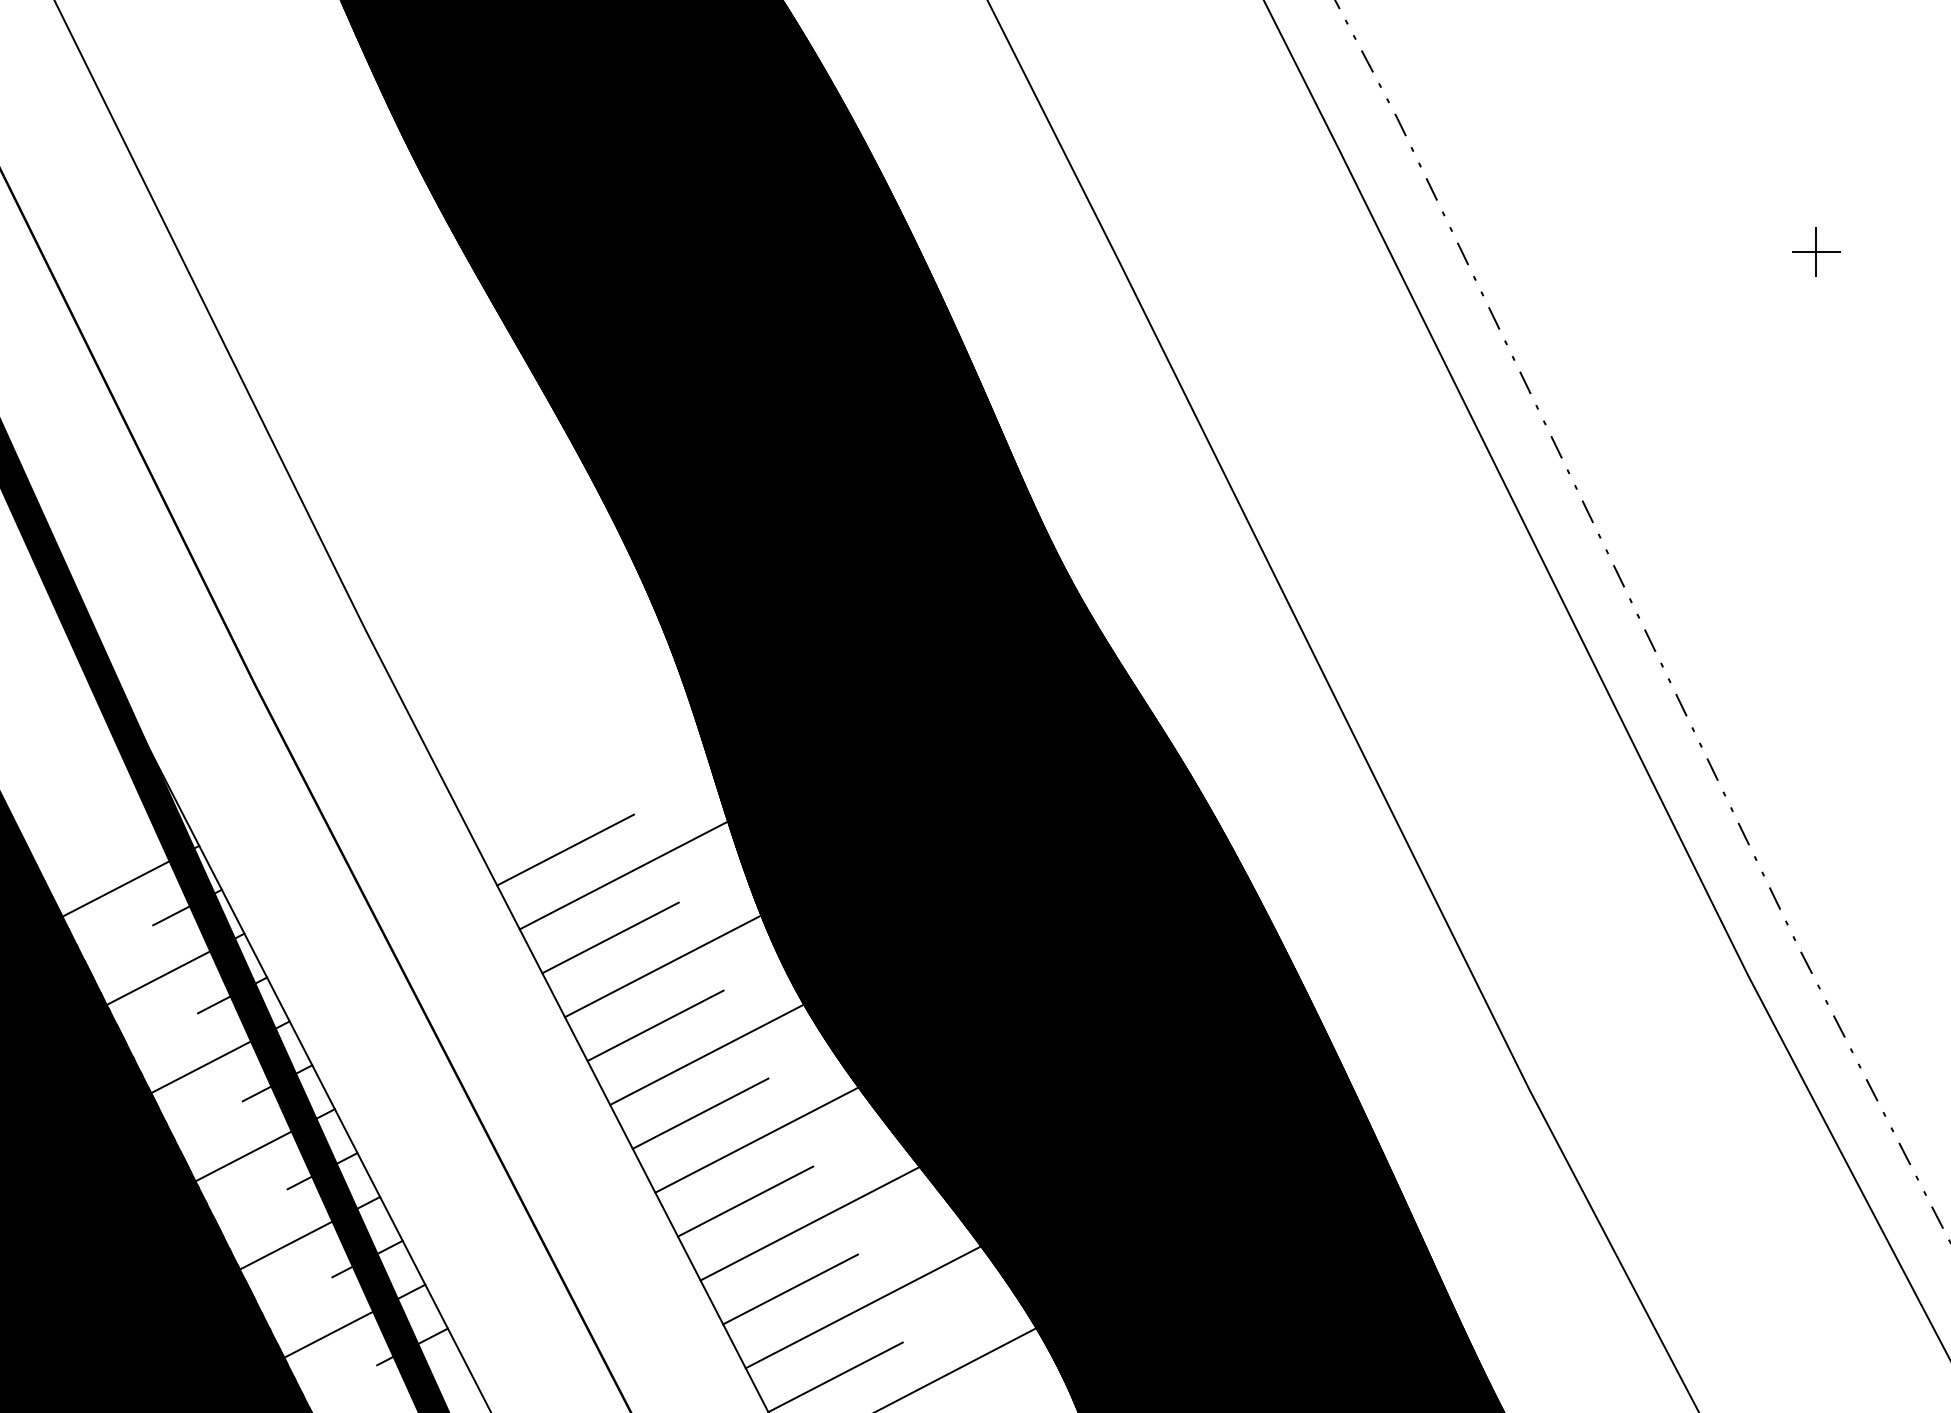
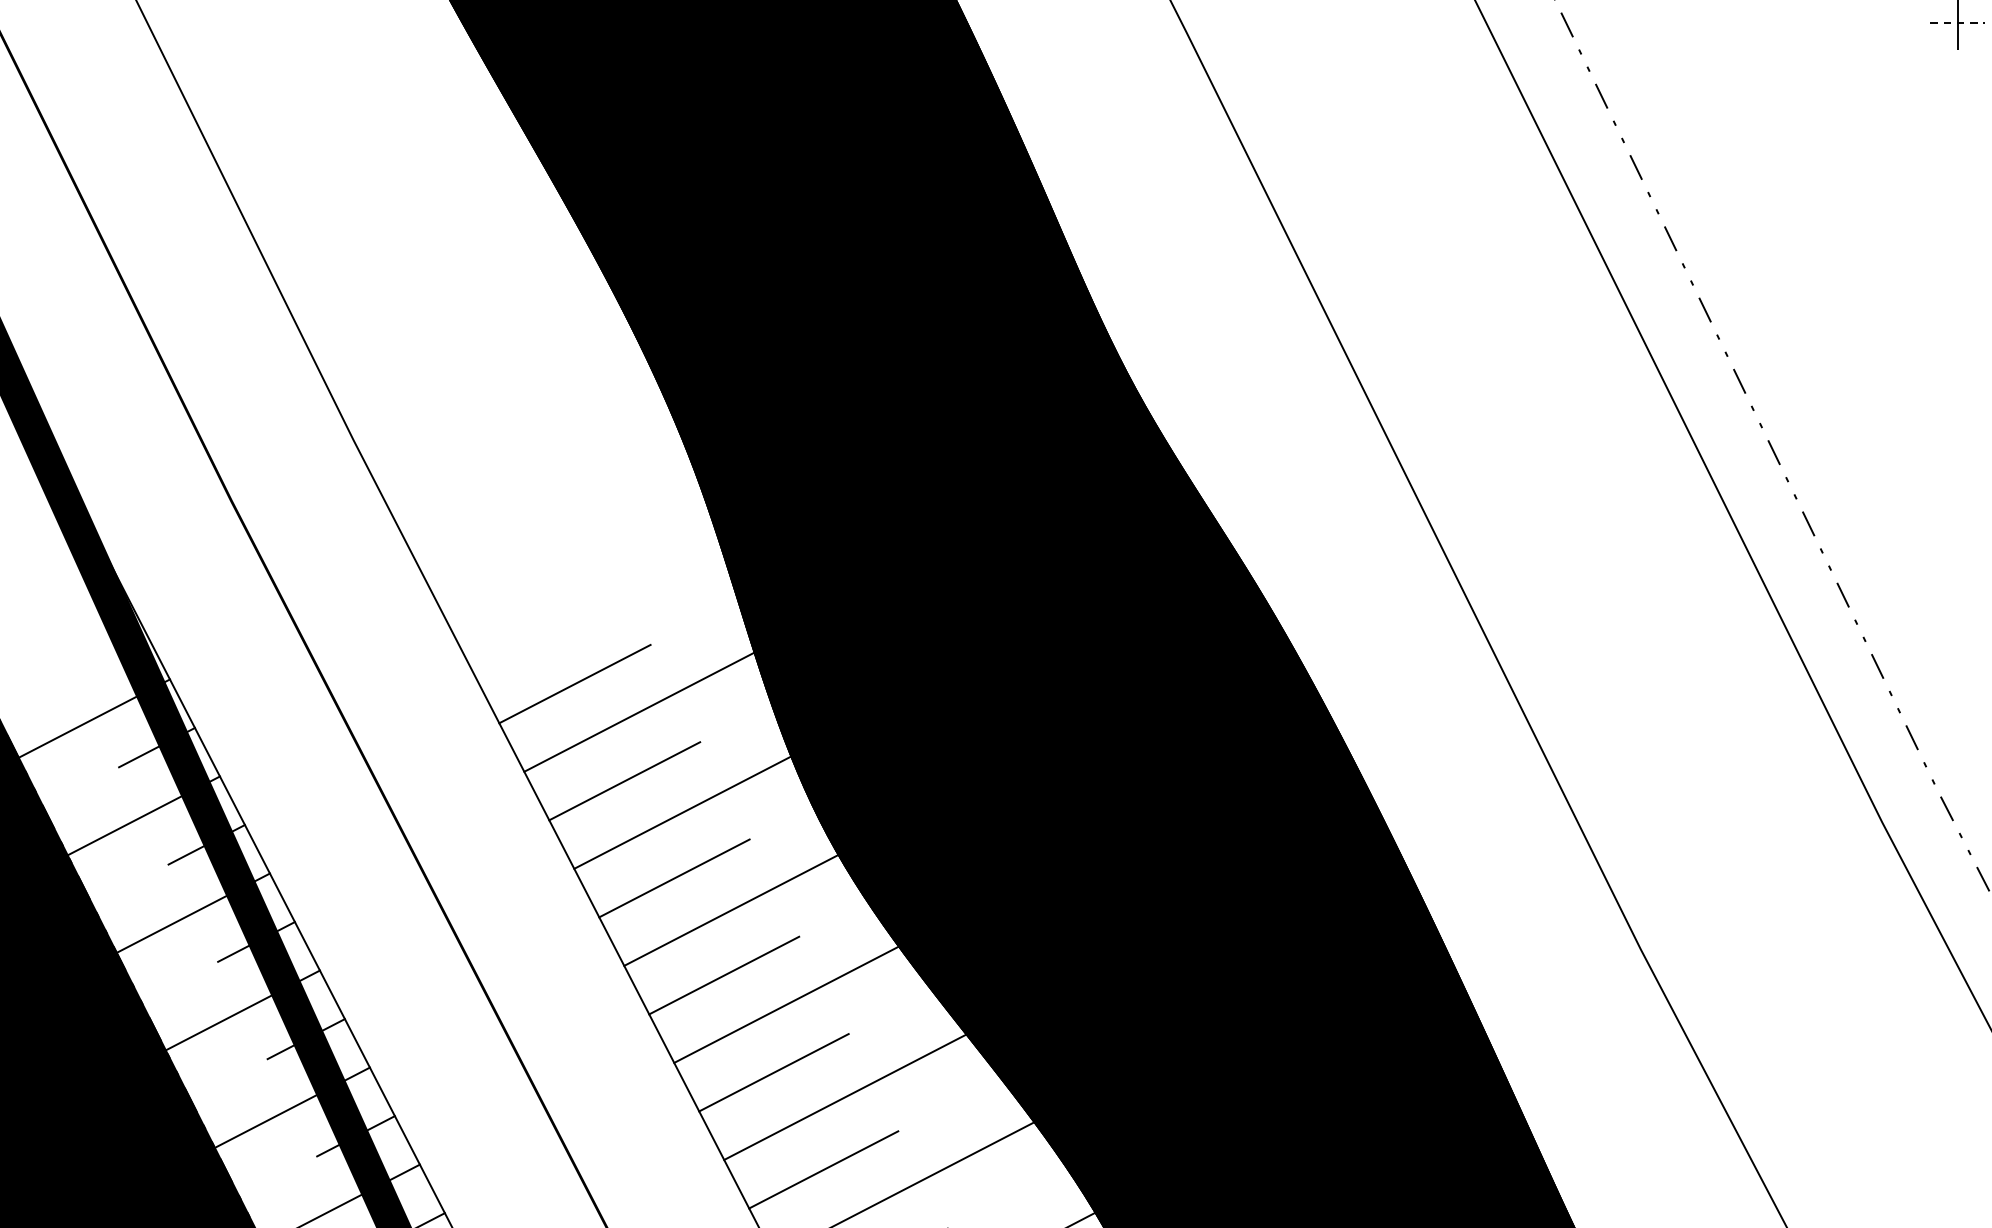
line: (1816, 252) -> (1957, 23), solid -> dashed

